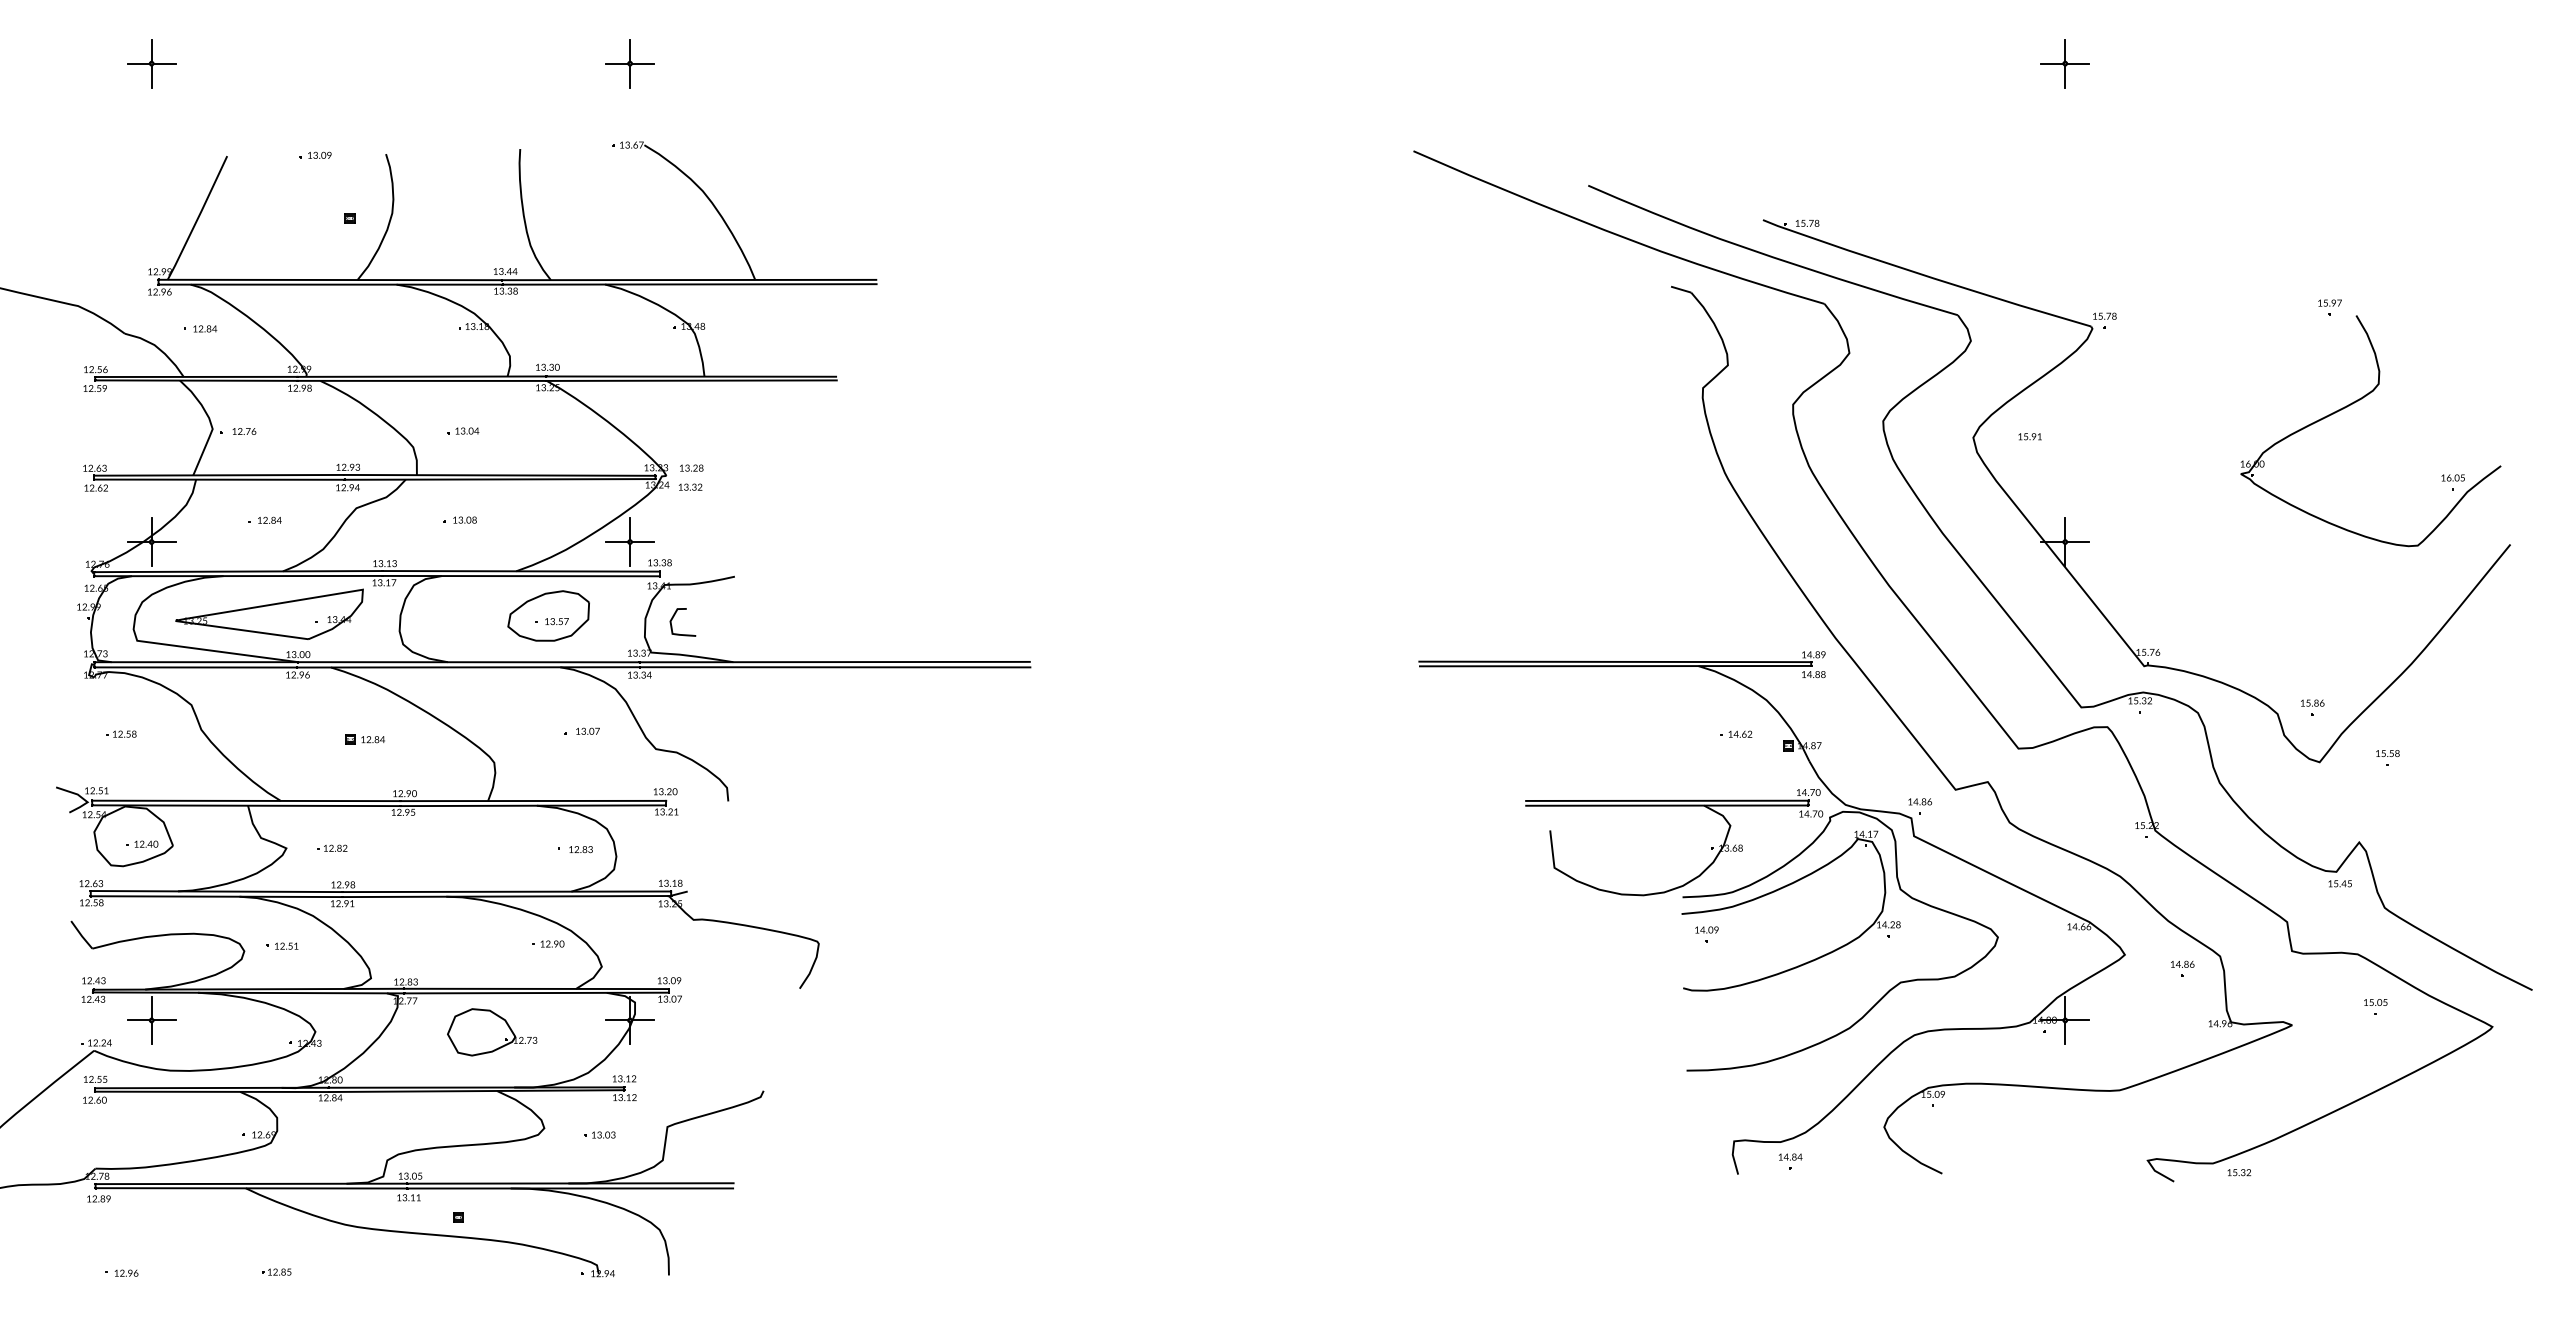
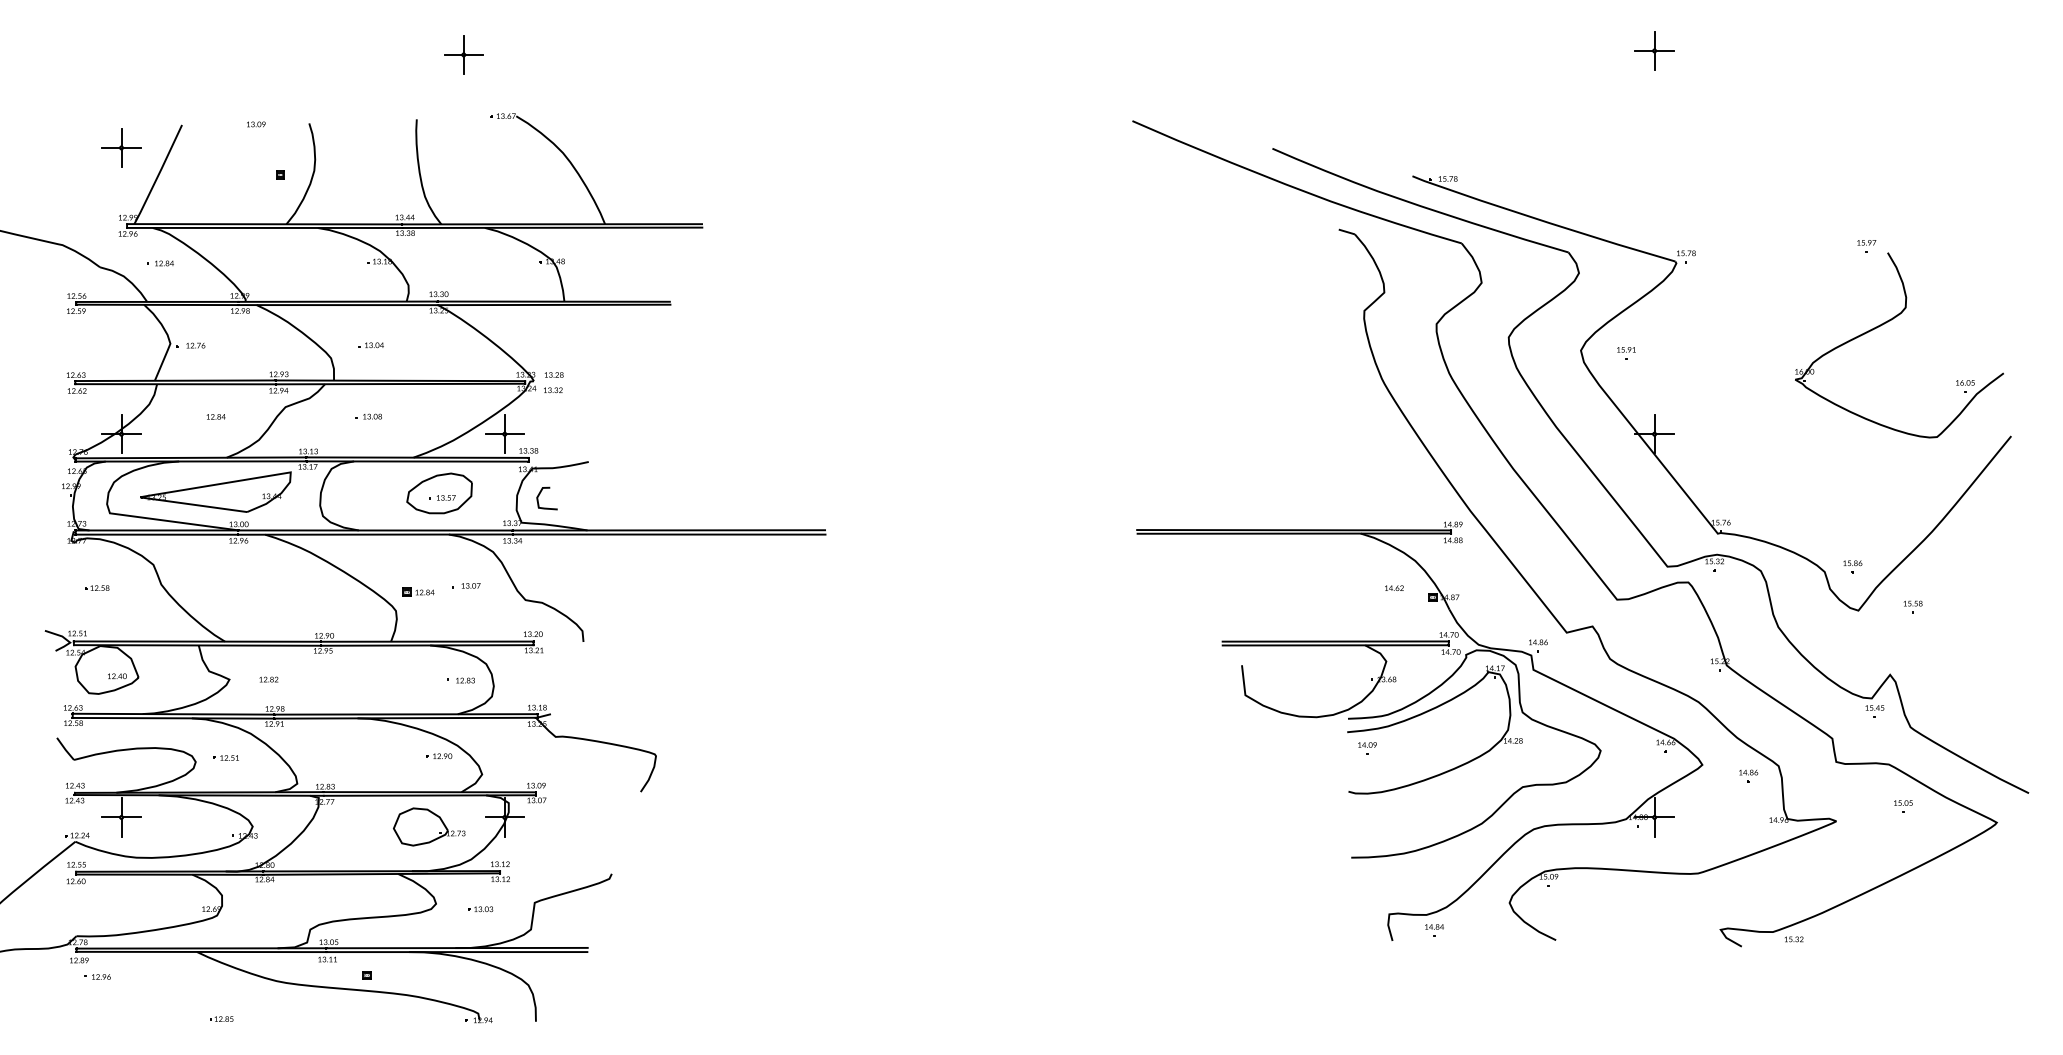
part: (151, 63) -> (121, 147), moved
part: (629, 63) -> (463, 54), moved
part: (365, 738) -> (418, 591), moved
part: (492, 1031) -> (429, 826), moved
part: (121, 1272) -> (97, 976), moved

